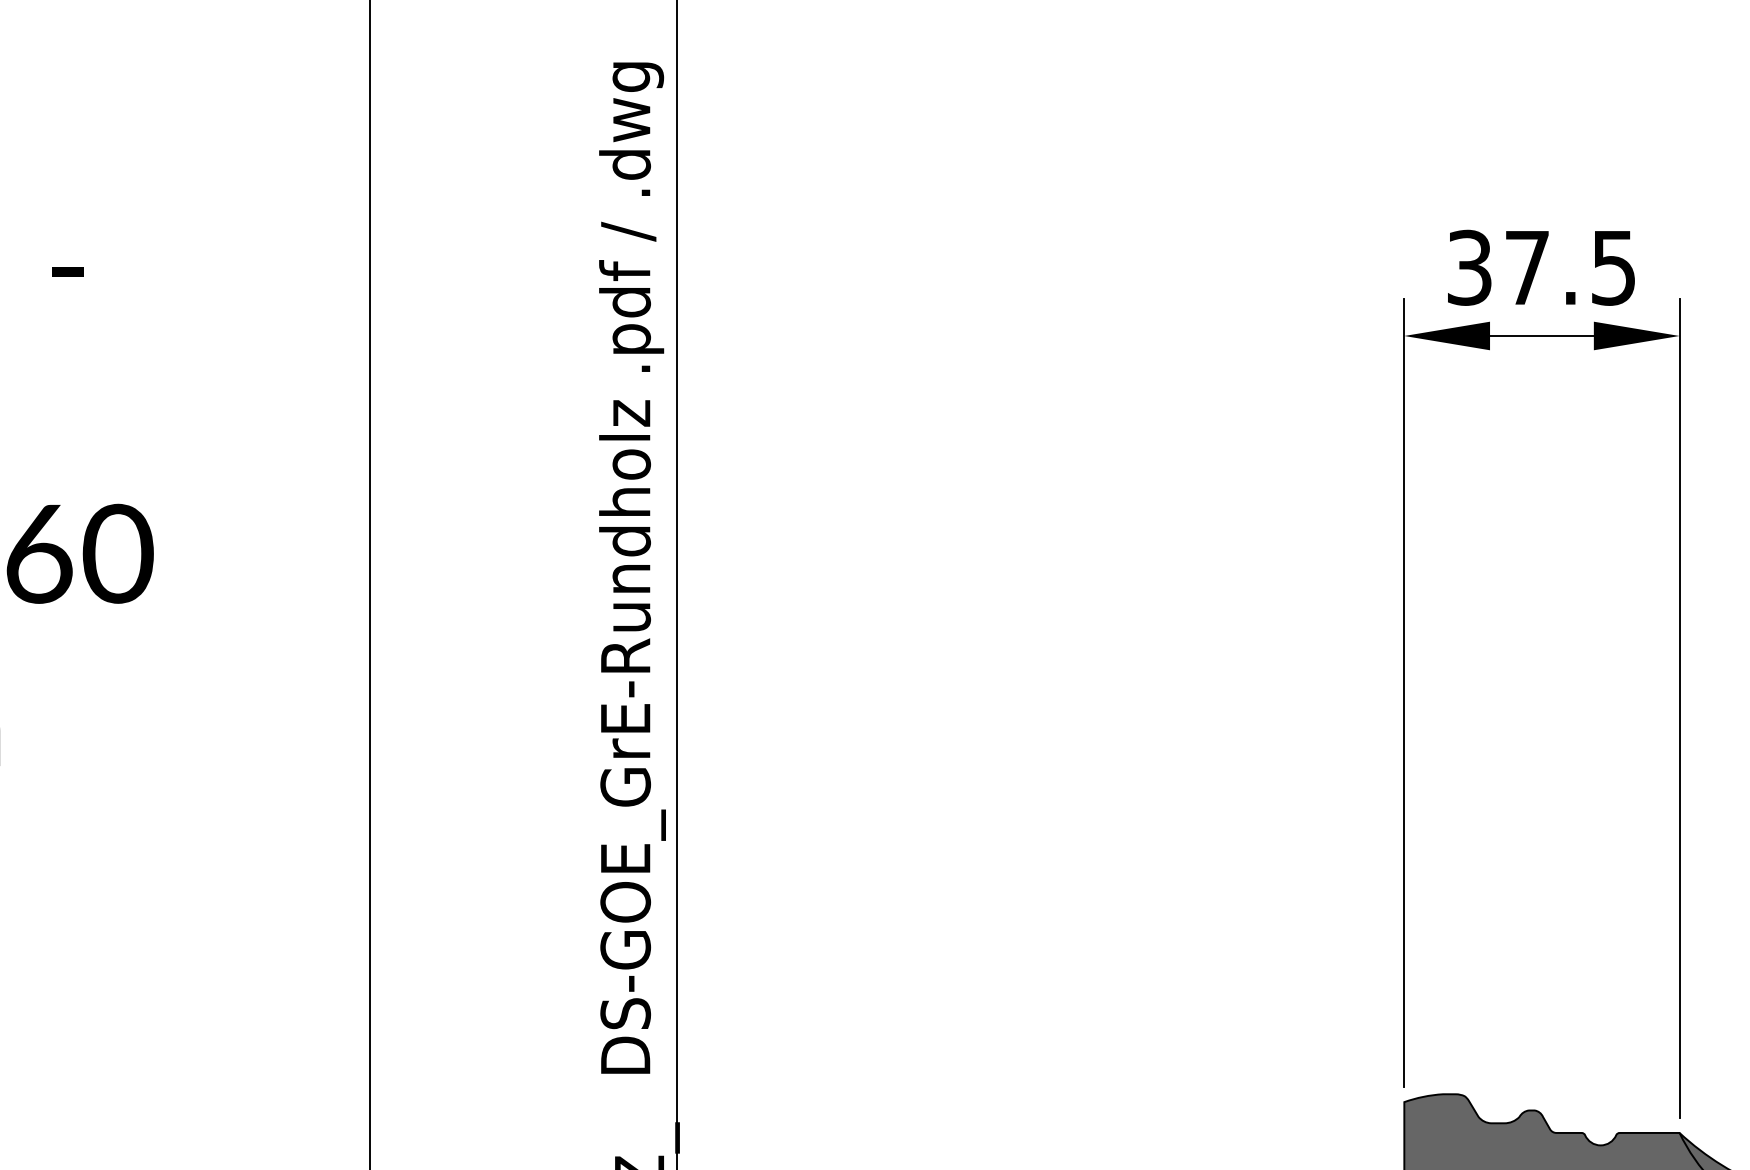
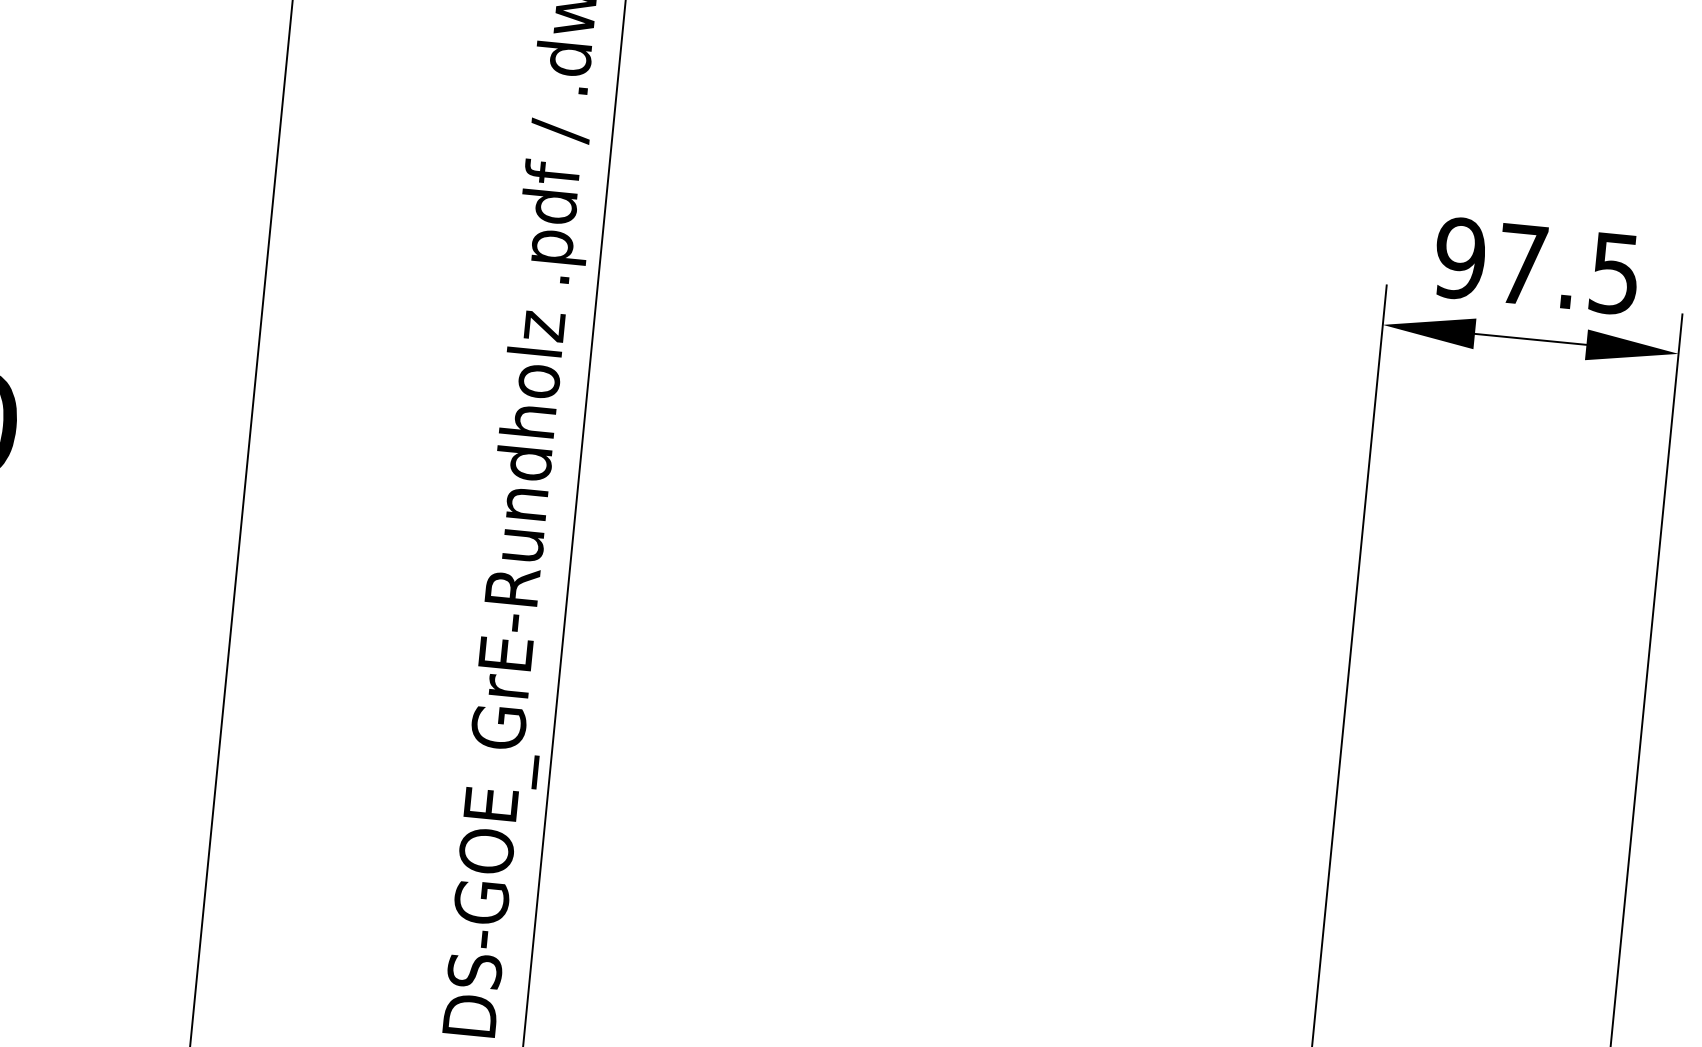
text: (1469, 267) -> (1460, 258), 37.5 -> 97.5

